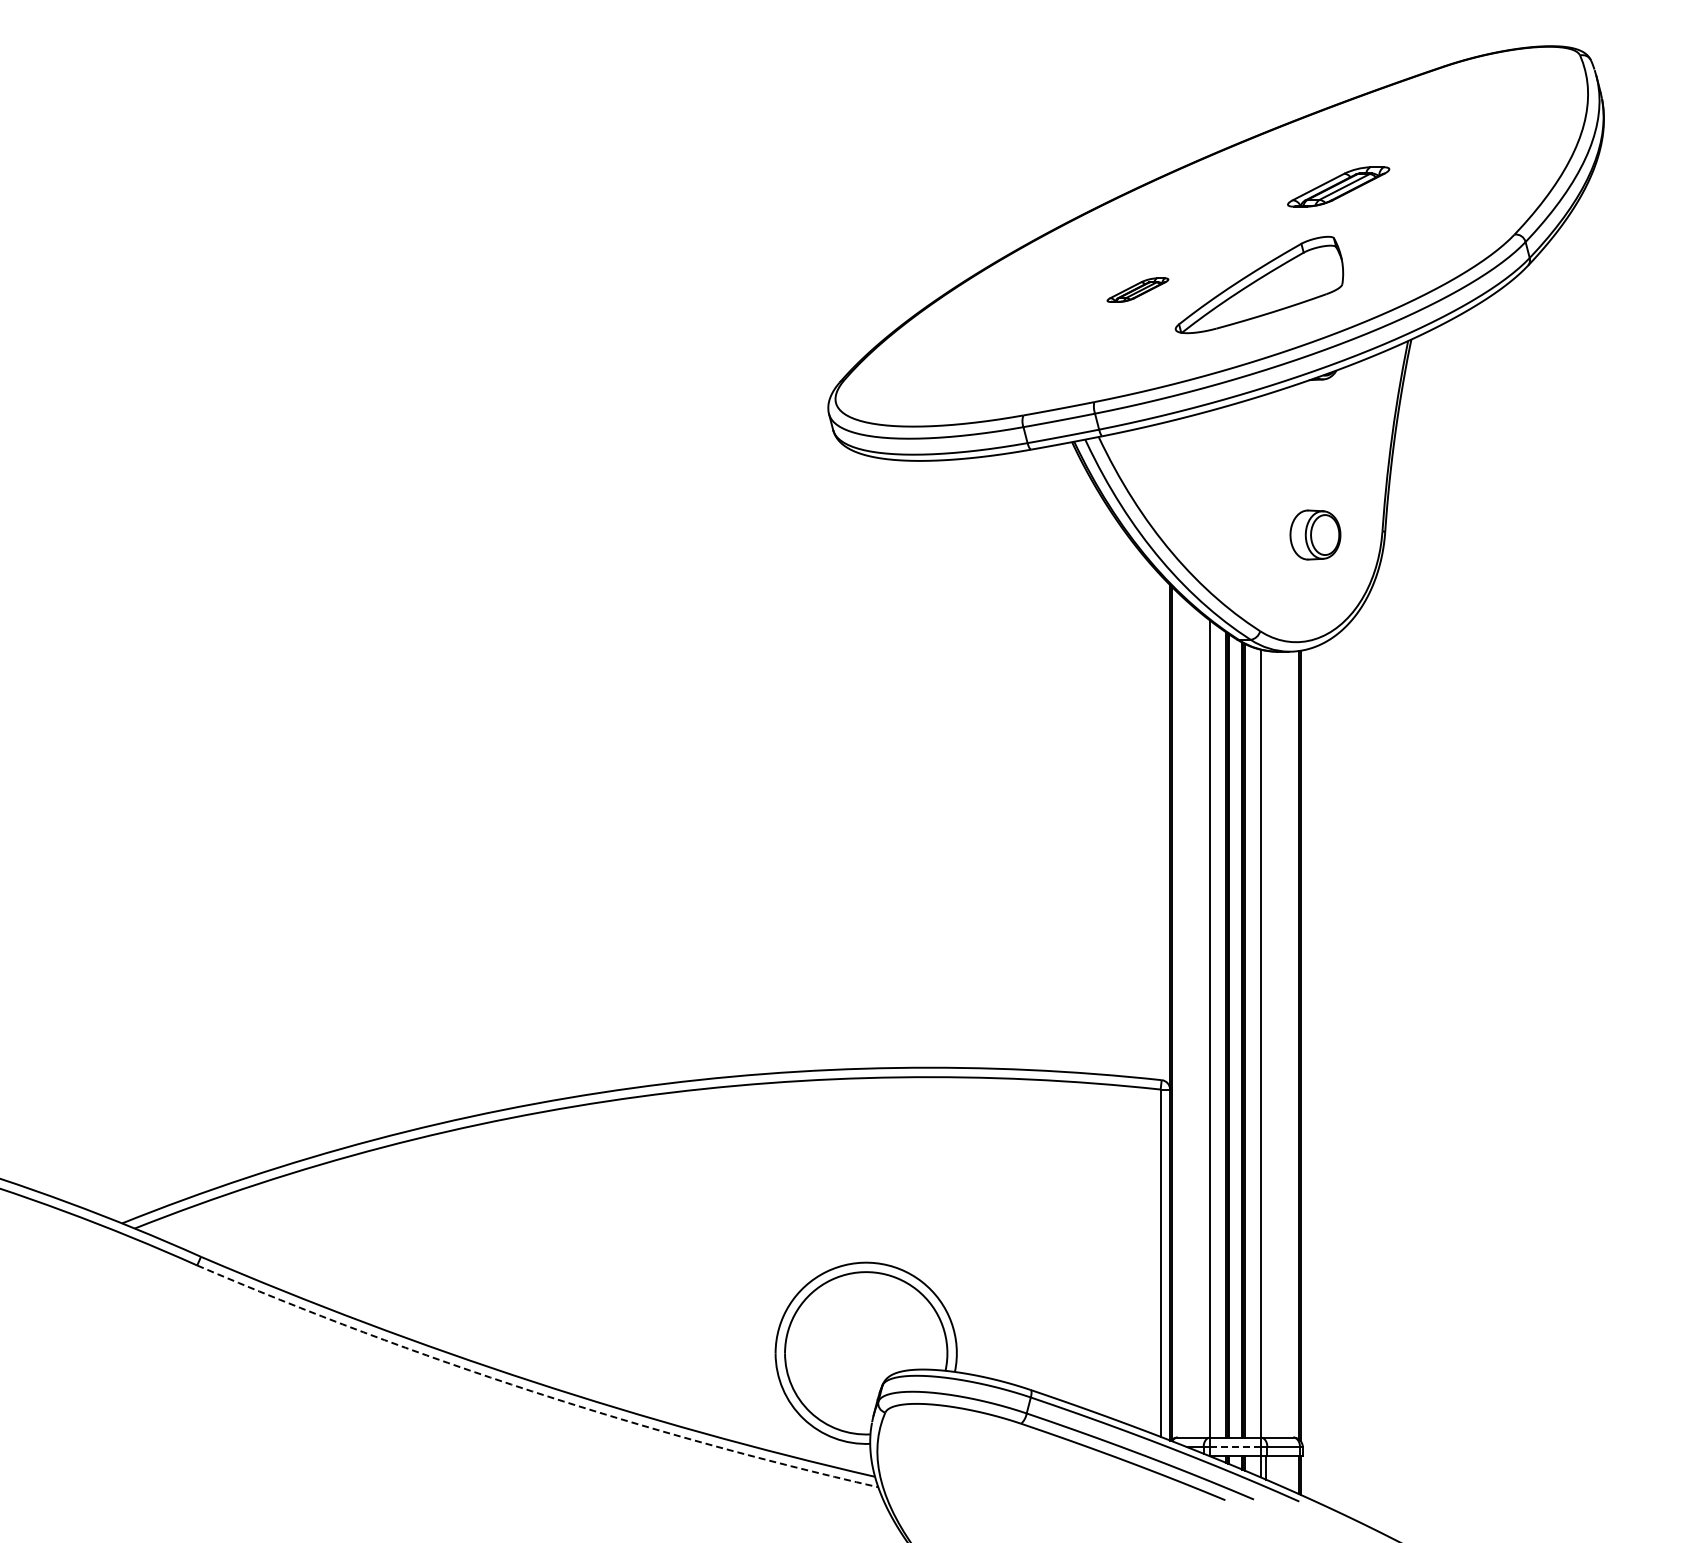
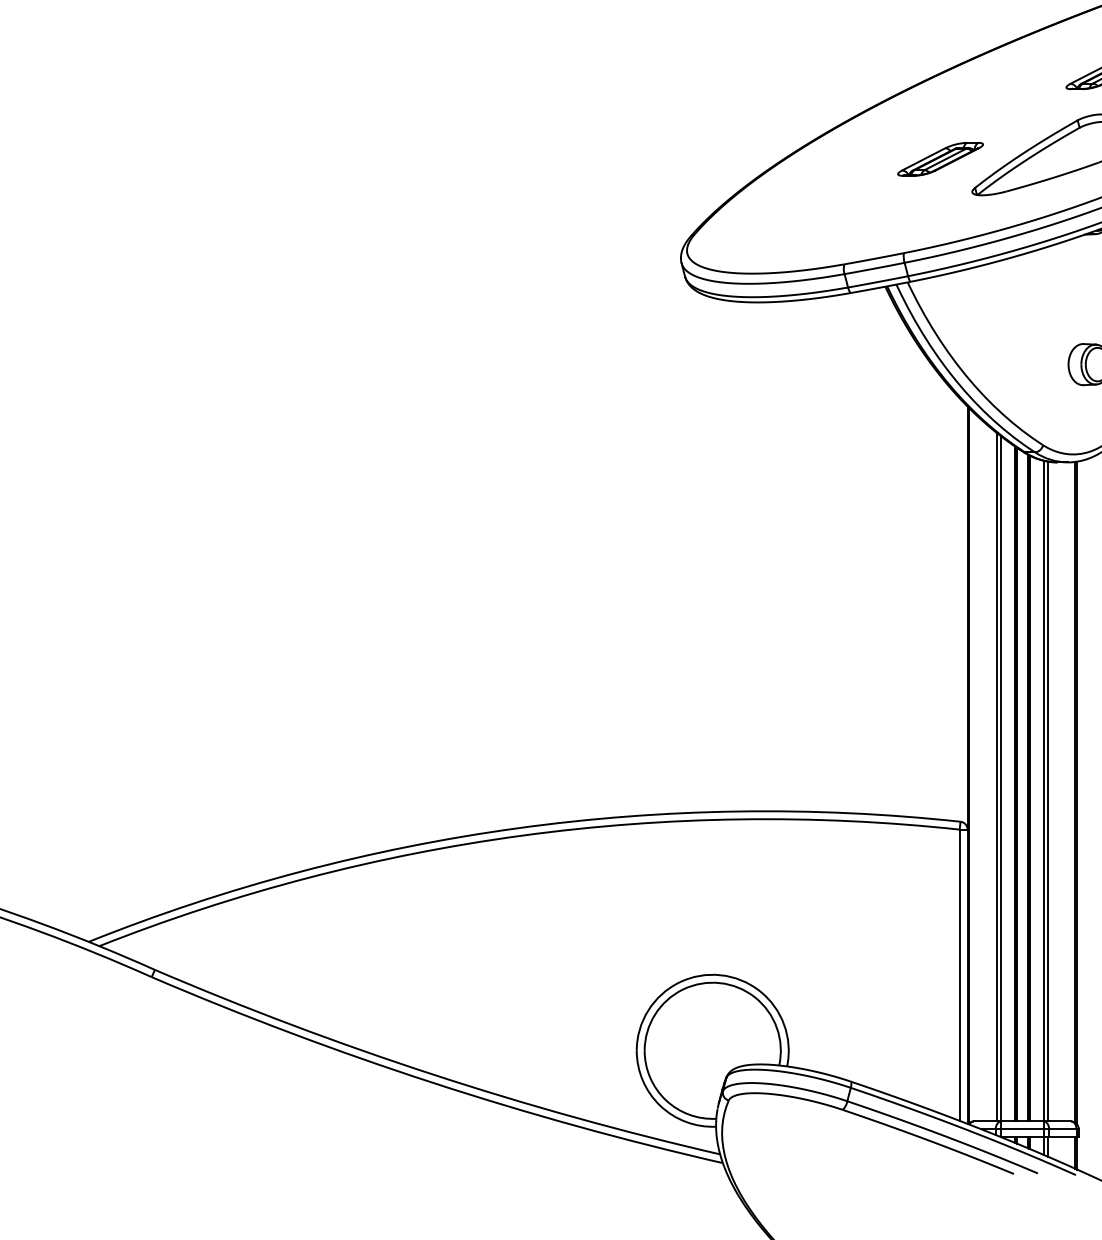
part: (1137, 289) -> (940, 158), size x1.67
line: (1204, 1026) -> (996, 776), added
line: (1266, 1043) -> (1048, 790), added
arc: (532, 1391) -> (432, 1082), dashed -> solid
line: (1235, 1447) -> (1022, 1129), dashed -> solid

